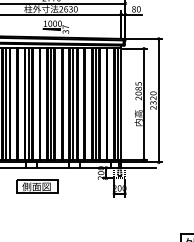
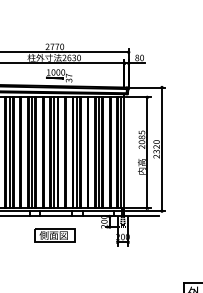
part: (37, 186) -> (54, 235), moved

